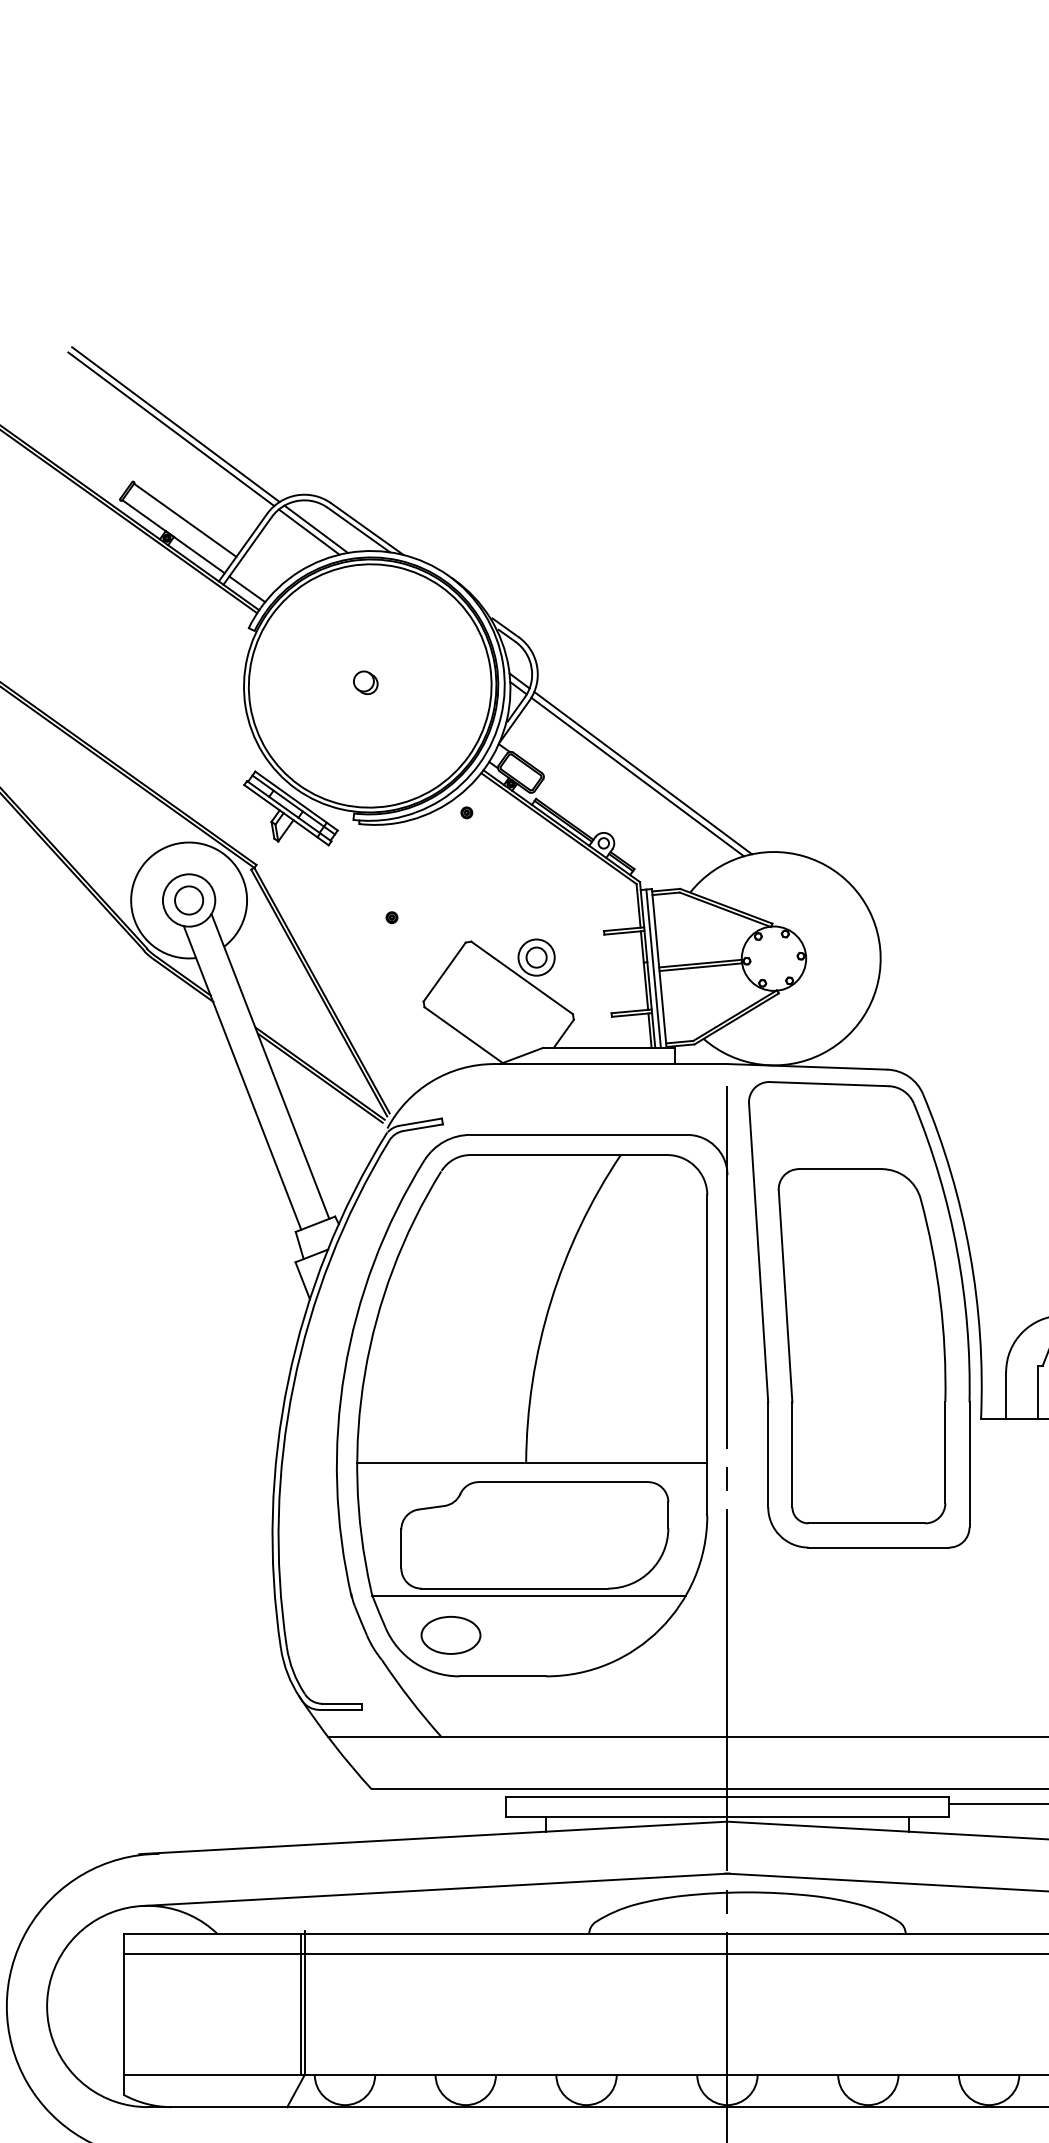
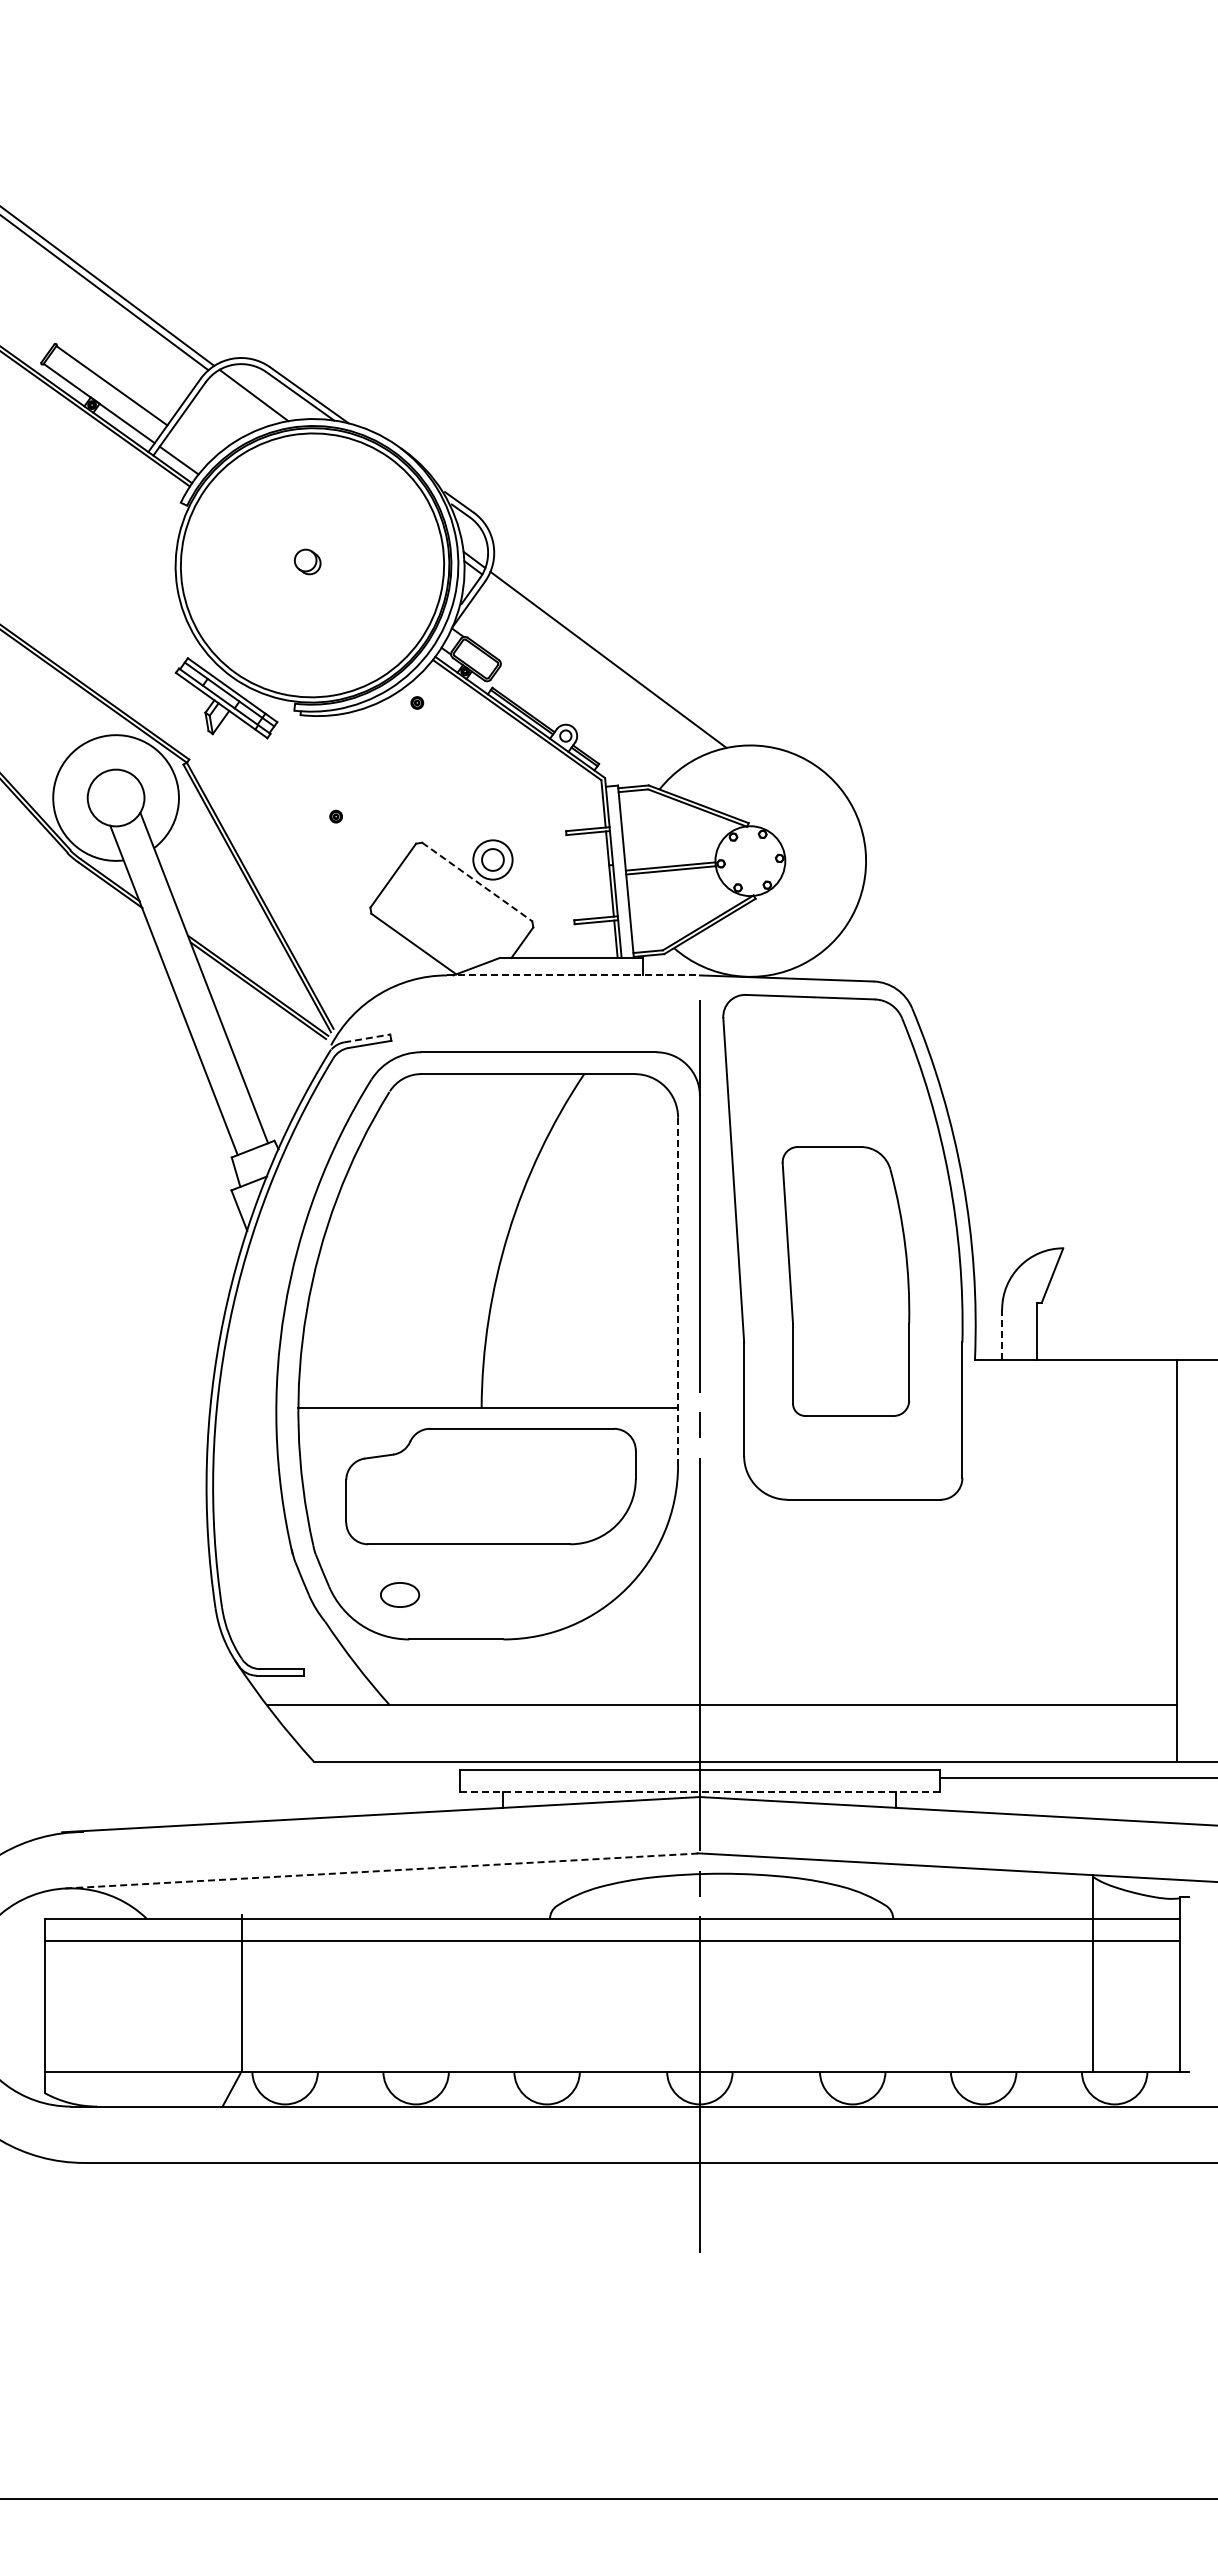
line: (309, 532) -> (246, 398), removed
line: (637, 777) -> (602, 664), removed
circle: (189, 899) -> (116, 797), removed
line: (653, 968) -> (619, 871), removed
line: (522, 978) -> (477, 882), solid -> dashed
line: (610, 1064) -> (573, 975), solid -> dashed
line: (420, 1122) -> (367, 1038), solid -> dashed
part: (861, 1346) -> (845, 1281), size x0.7
line: (707, 1355) -> (678, 1291), solid -> dashed
line: (1006, 1396) -> (1002, 1335), solid -> dashed
line: (528, 1596) -> (484, 1552), removed
part: (450, 1634) -> (399, 1594), size x0.6
line: (727, 1817) -> (700, 1792), solid -> dashed
line: (436, 1889) -> (384, 1870), solid -> dashed
line: (301, 2003) -> (237, 1994), removed

